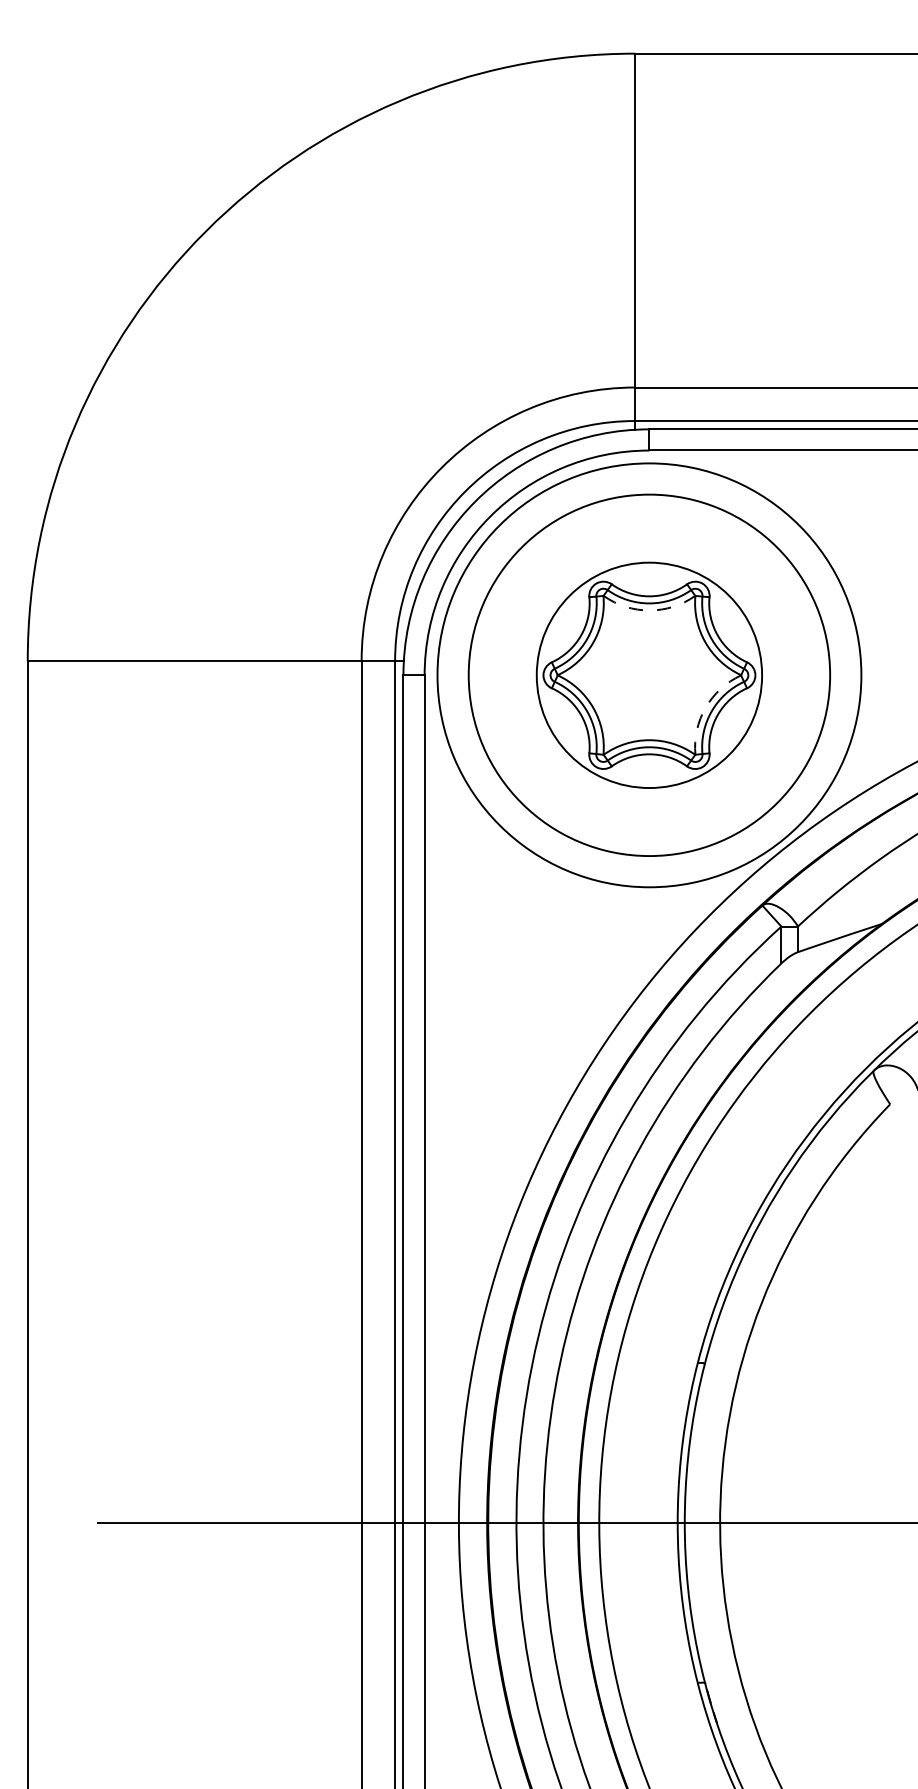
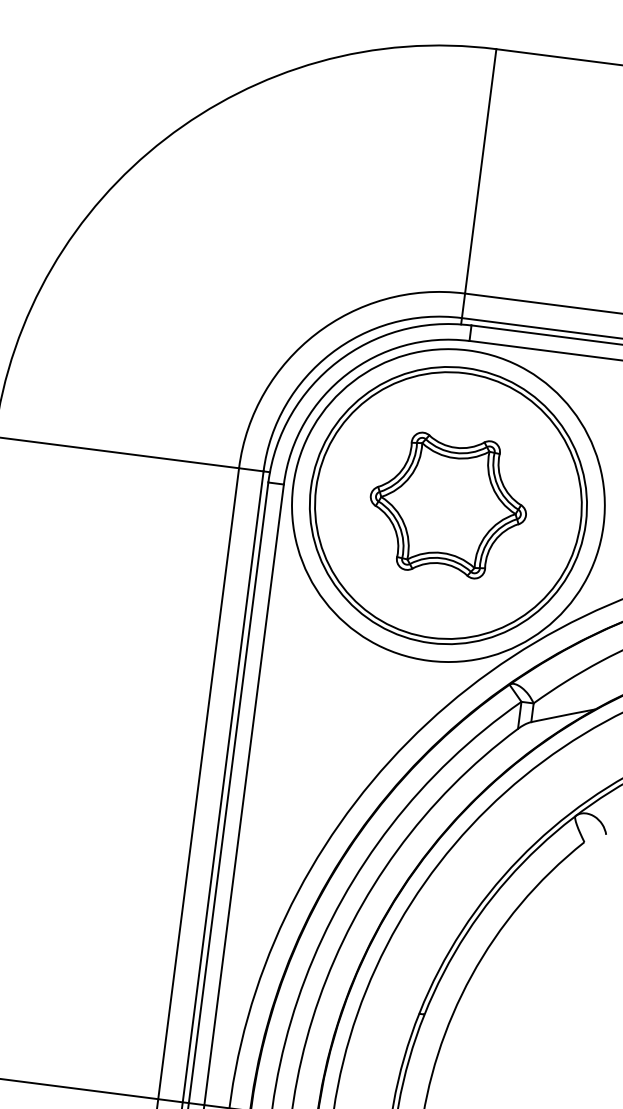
arc: (649, 610) -> (454, 458), dashed -> solid
circle: (649, 675) -> (448, 505), size x1.67
arc: (705, 707) -> (486, 534), dashed -> solid

